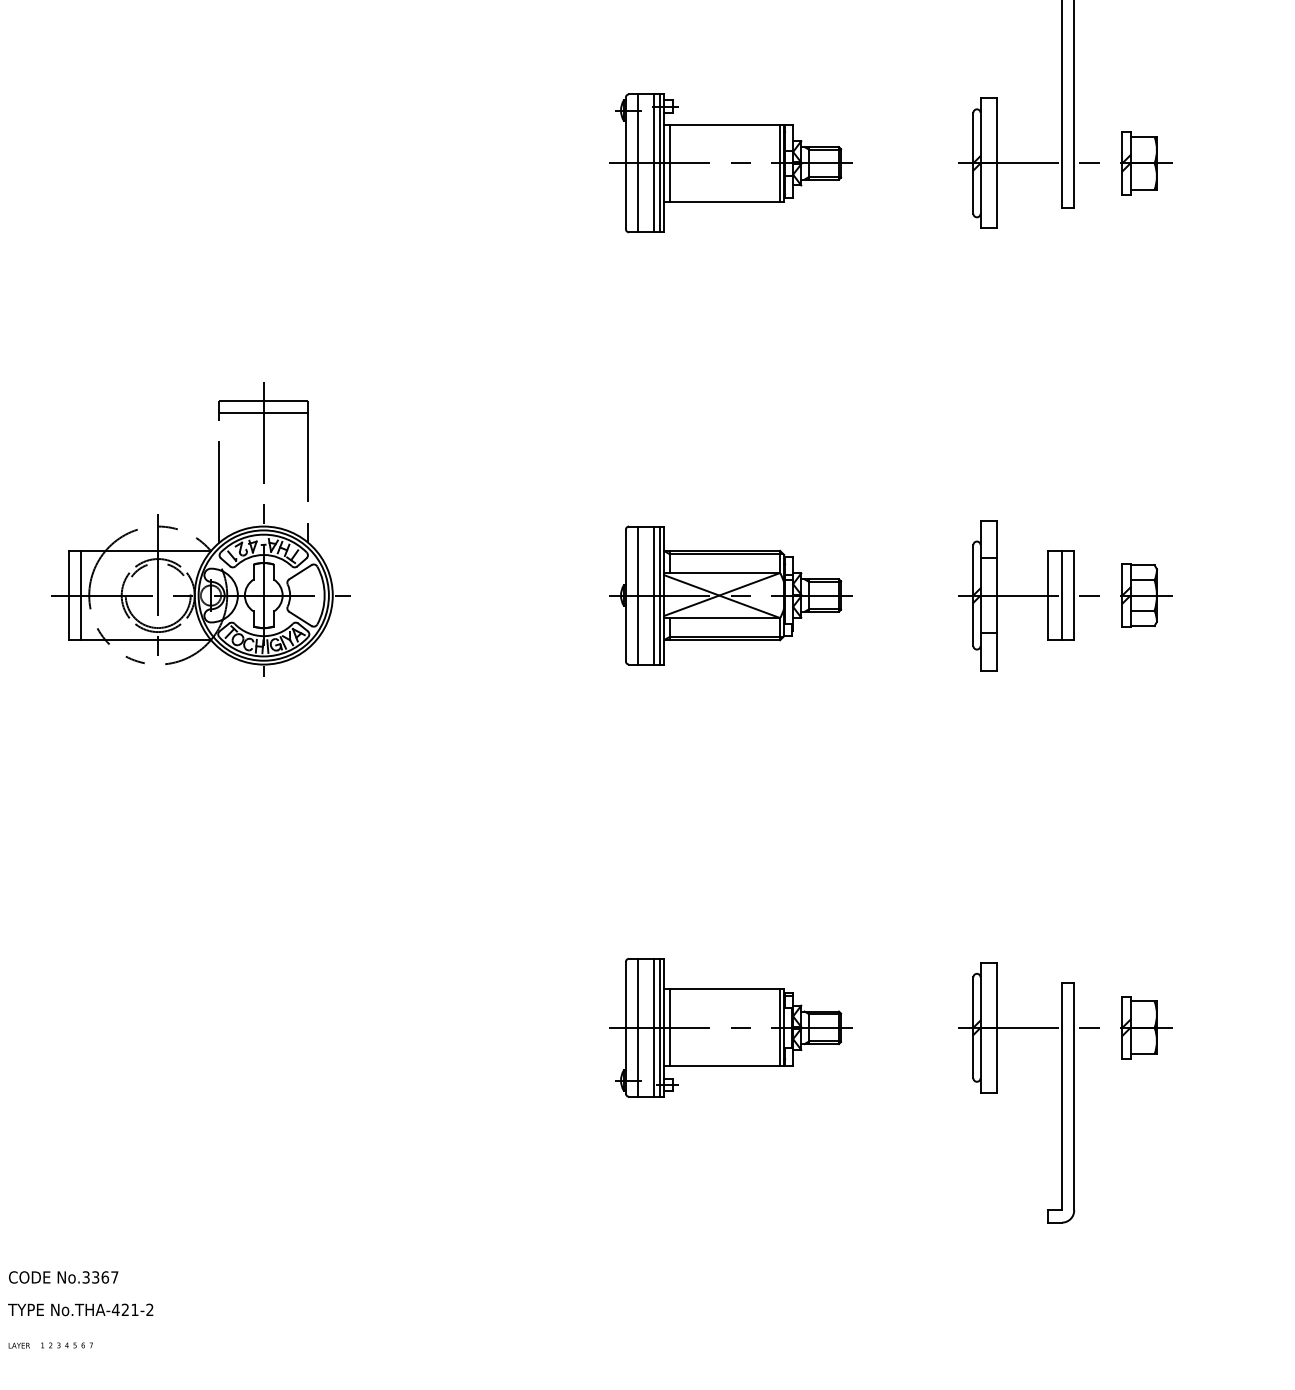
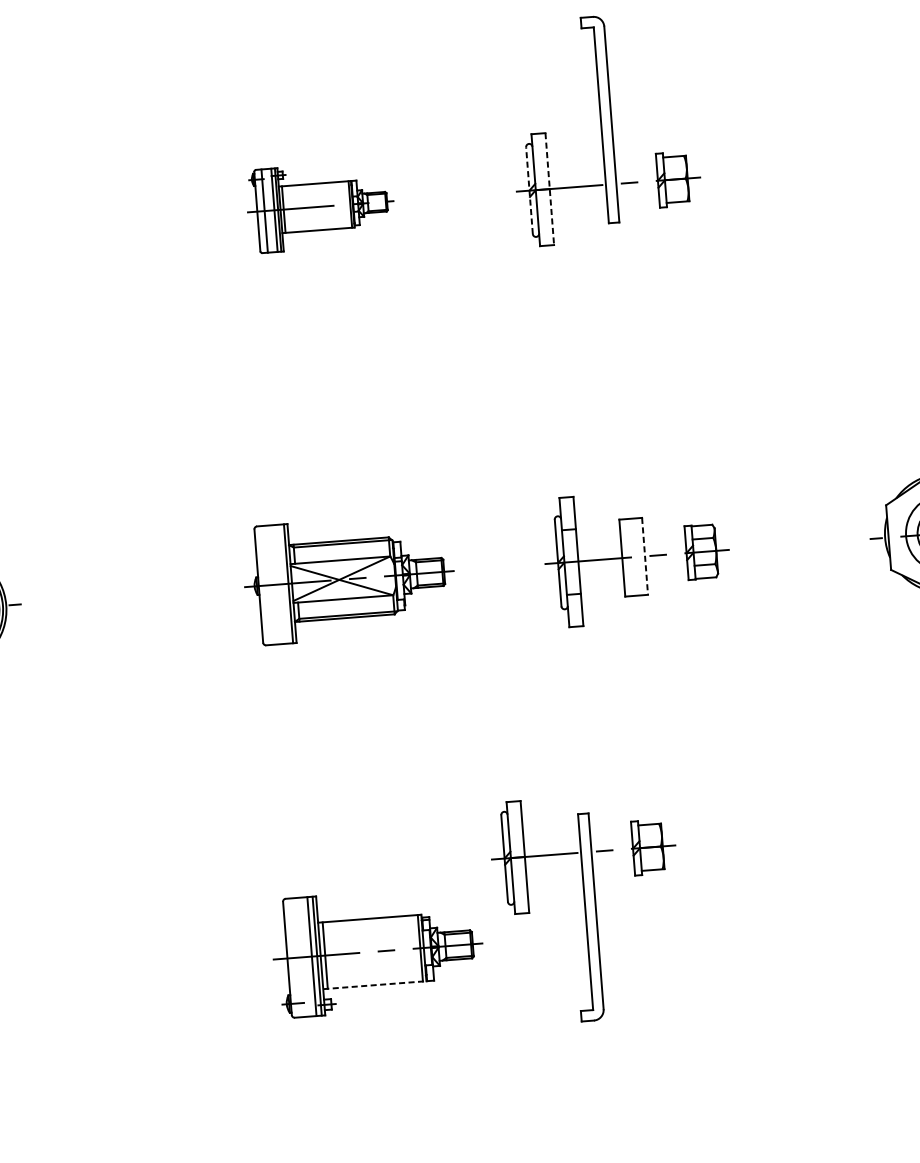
line: (973, 162) -> (529, 189), solid -> dashed
part: (730, 163) -> (320, 206), size x0.7
line: (996, 163) -> (549, 189), solid -> dashed
line: (638, 595) -> (269, 585), removed
line: (654, 595) -> (283, 584), removed
line: (1062, 595) -> (634, 557), removed
line: (1074, 595) -> (645, 556), solid -> dashed
line: (638, 1027) -> (298, 957), removed
line: (724, 1066) -> (374, 985), solid -> dashed
part: (1065, 1092) -> (588, 908), moved

